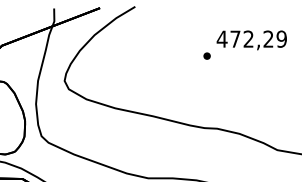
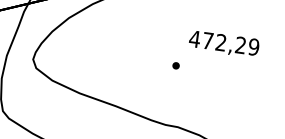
part: (206, 55) -> (175, 65), moved

